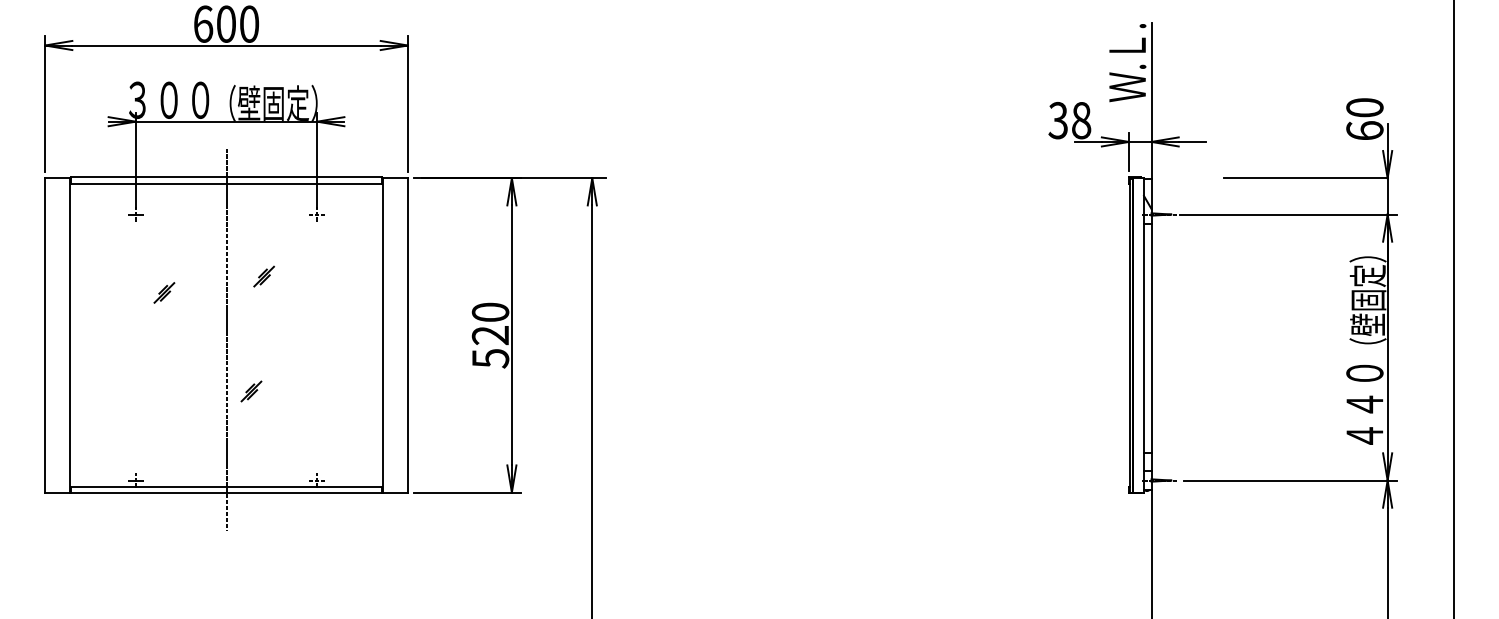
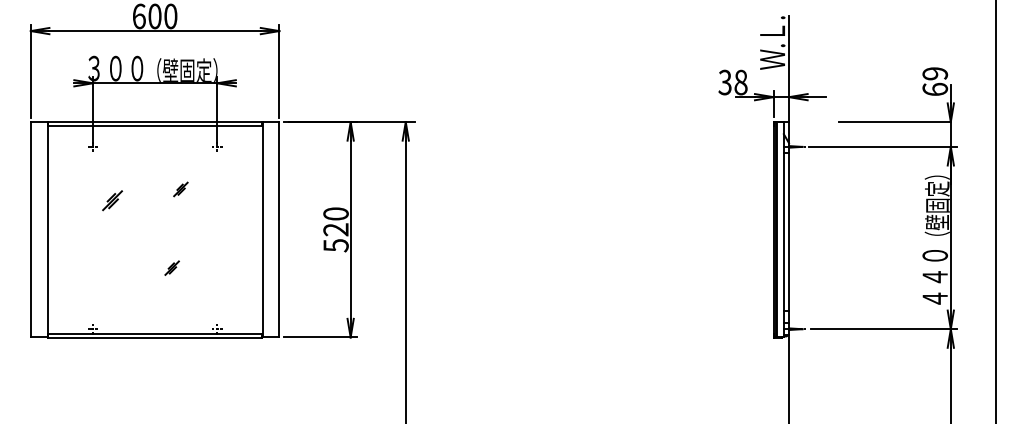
text: (1365, 107) -> (935, 73), 60 -> 69
part: (164, 292) -> (112, 200), size x1.4
line: (227, 339) -> (155, 232), removed

